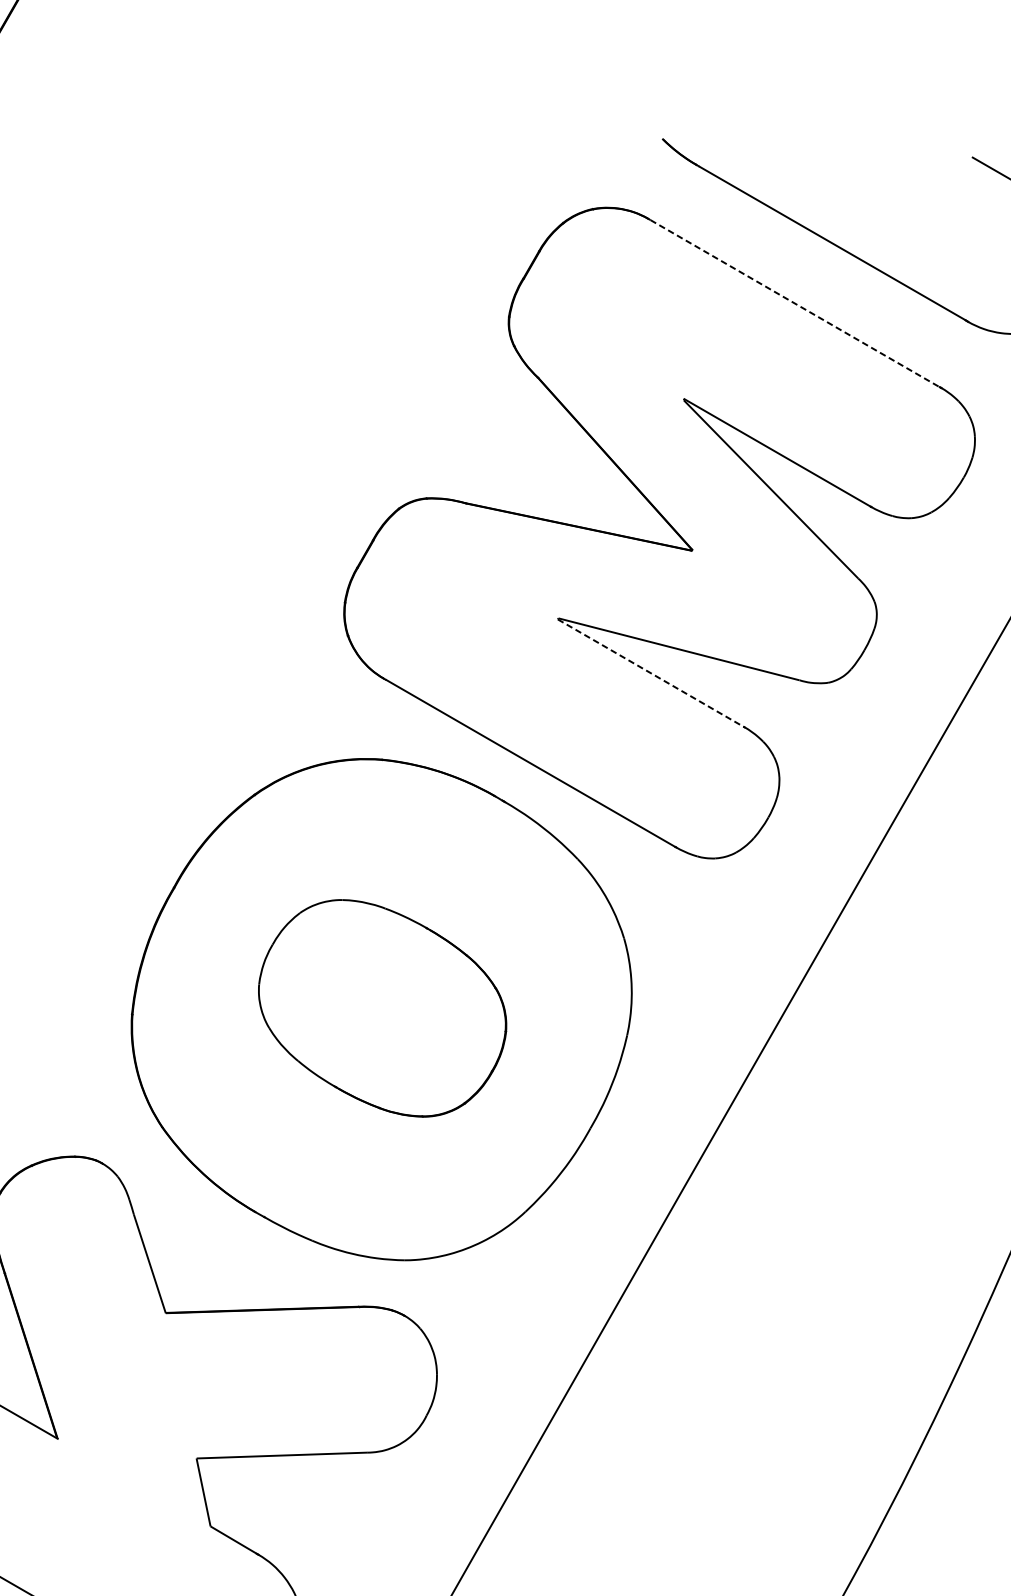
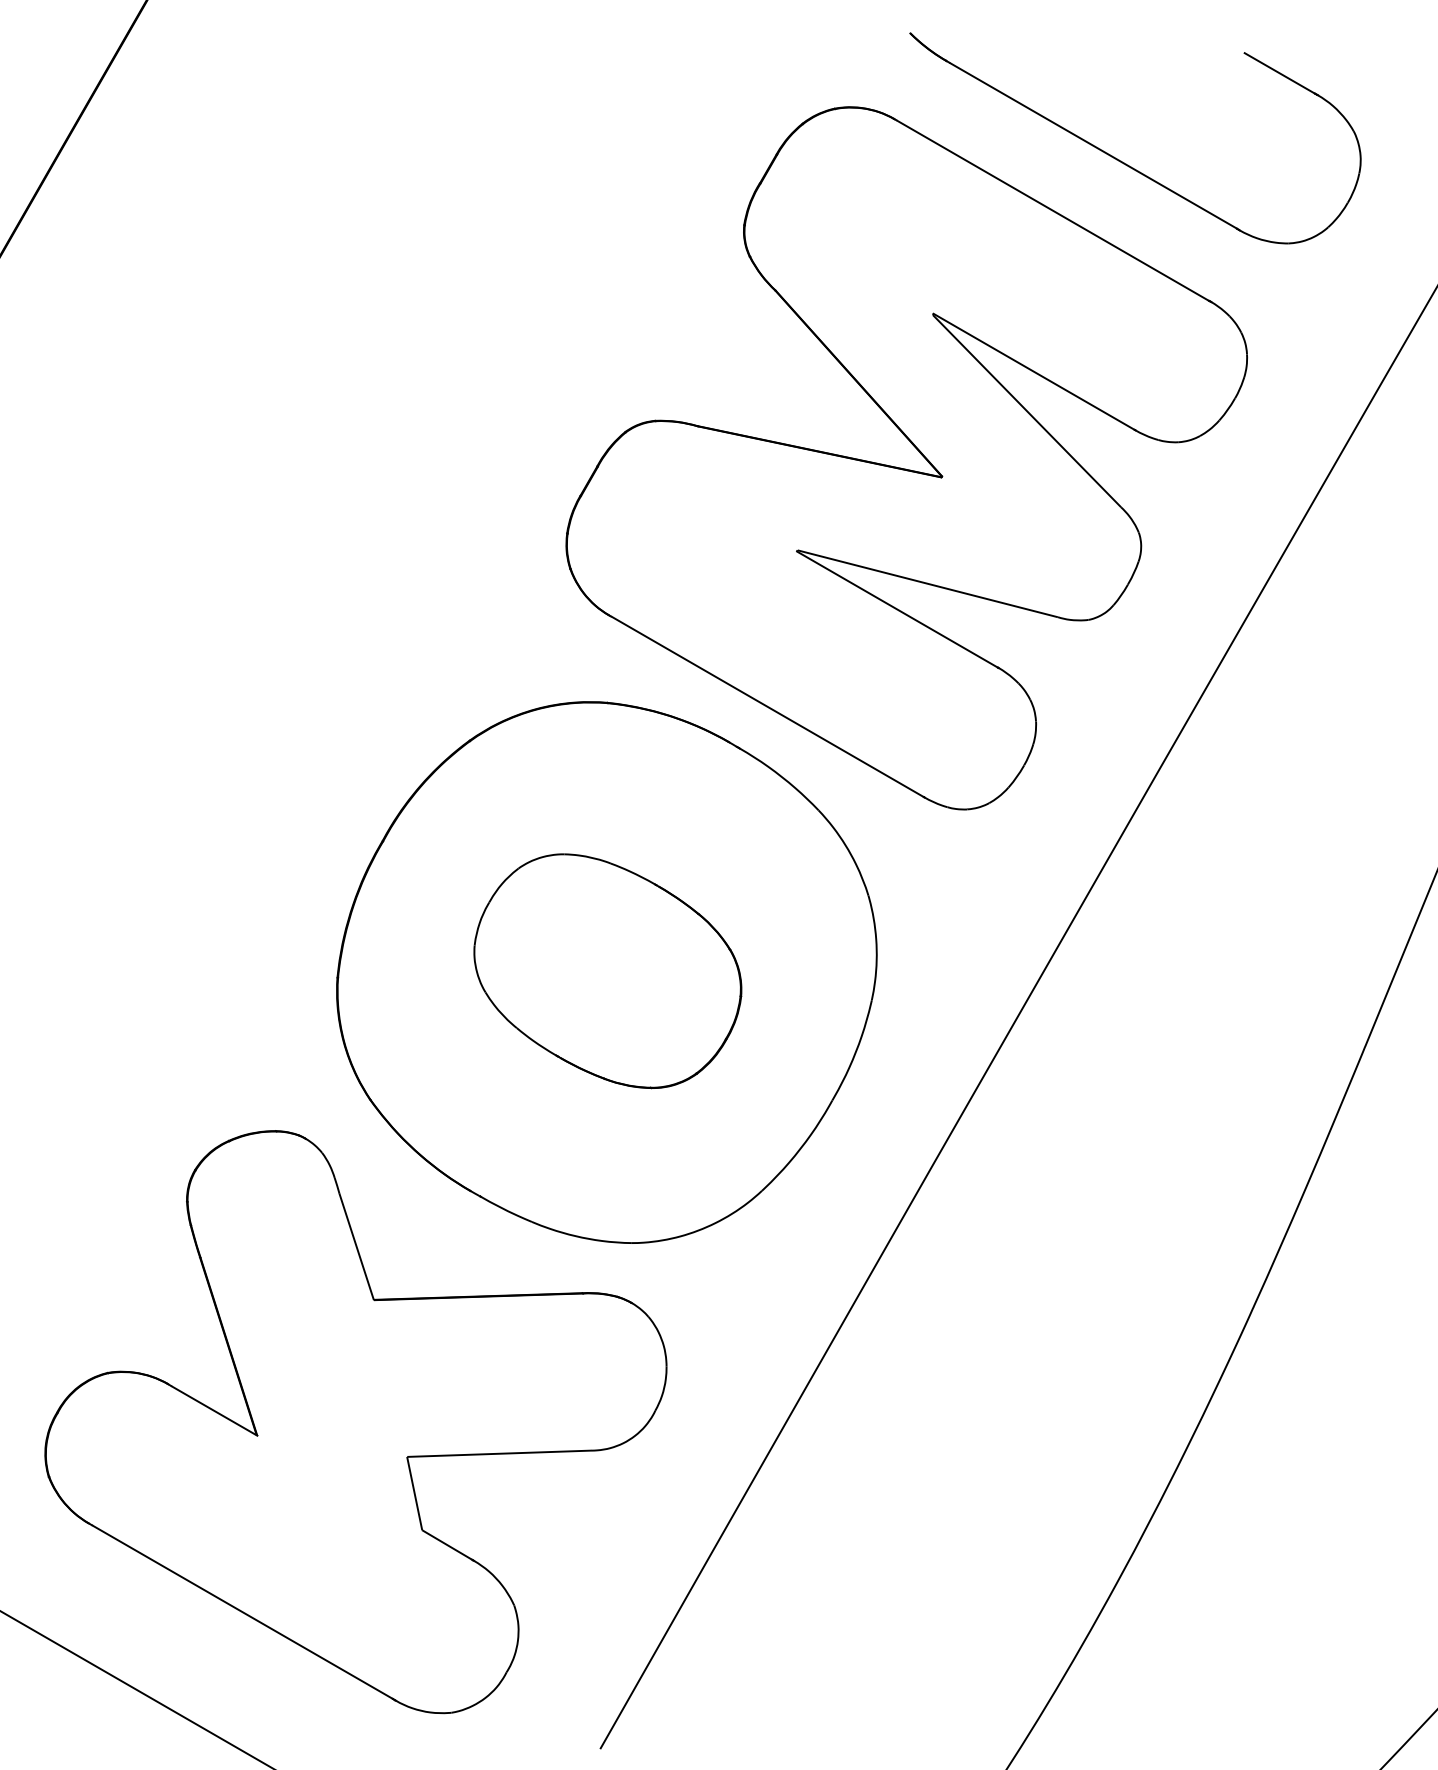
line: (795, 303) -> (1053, 210), dashed -> solid
line: (650, 673) -> (897, 609), dashed -> solid

